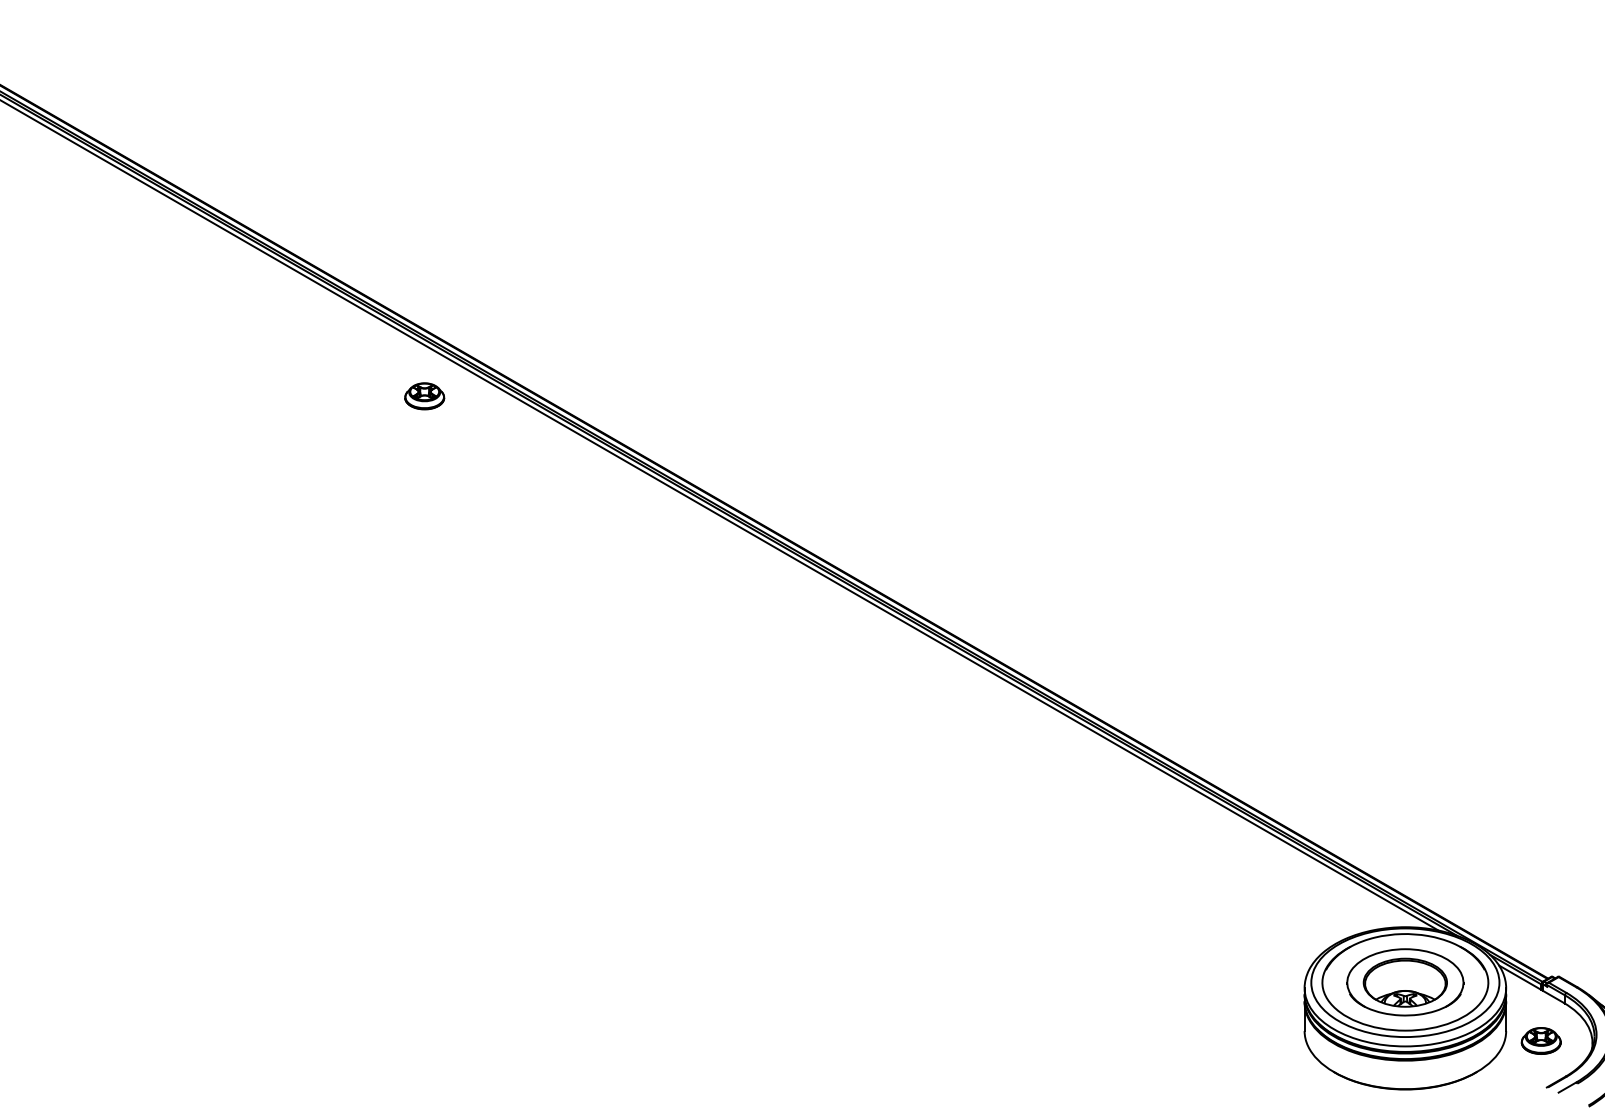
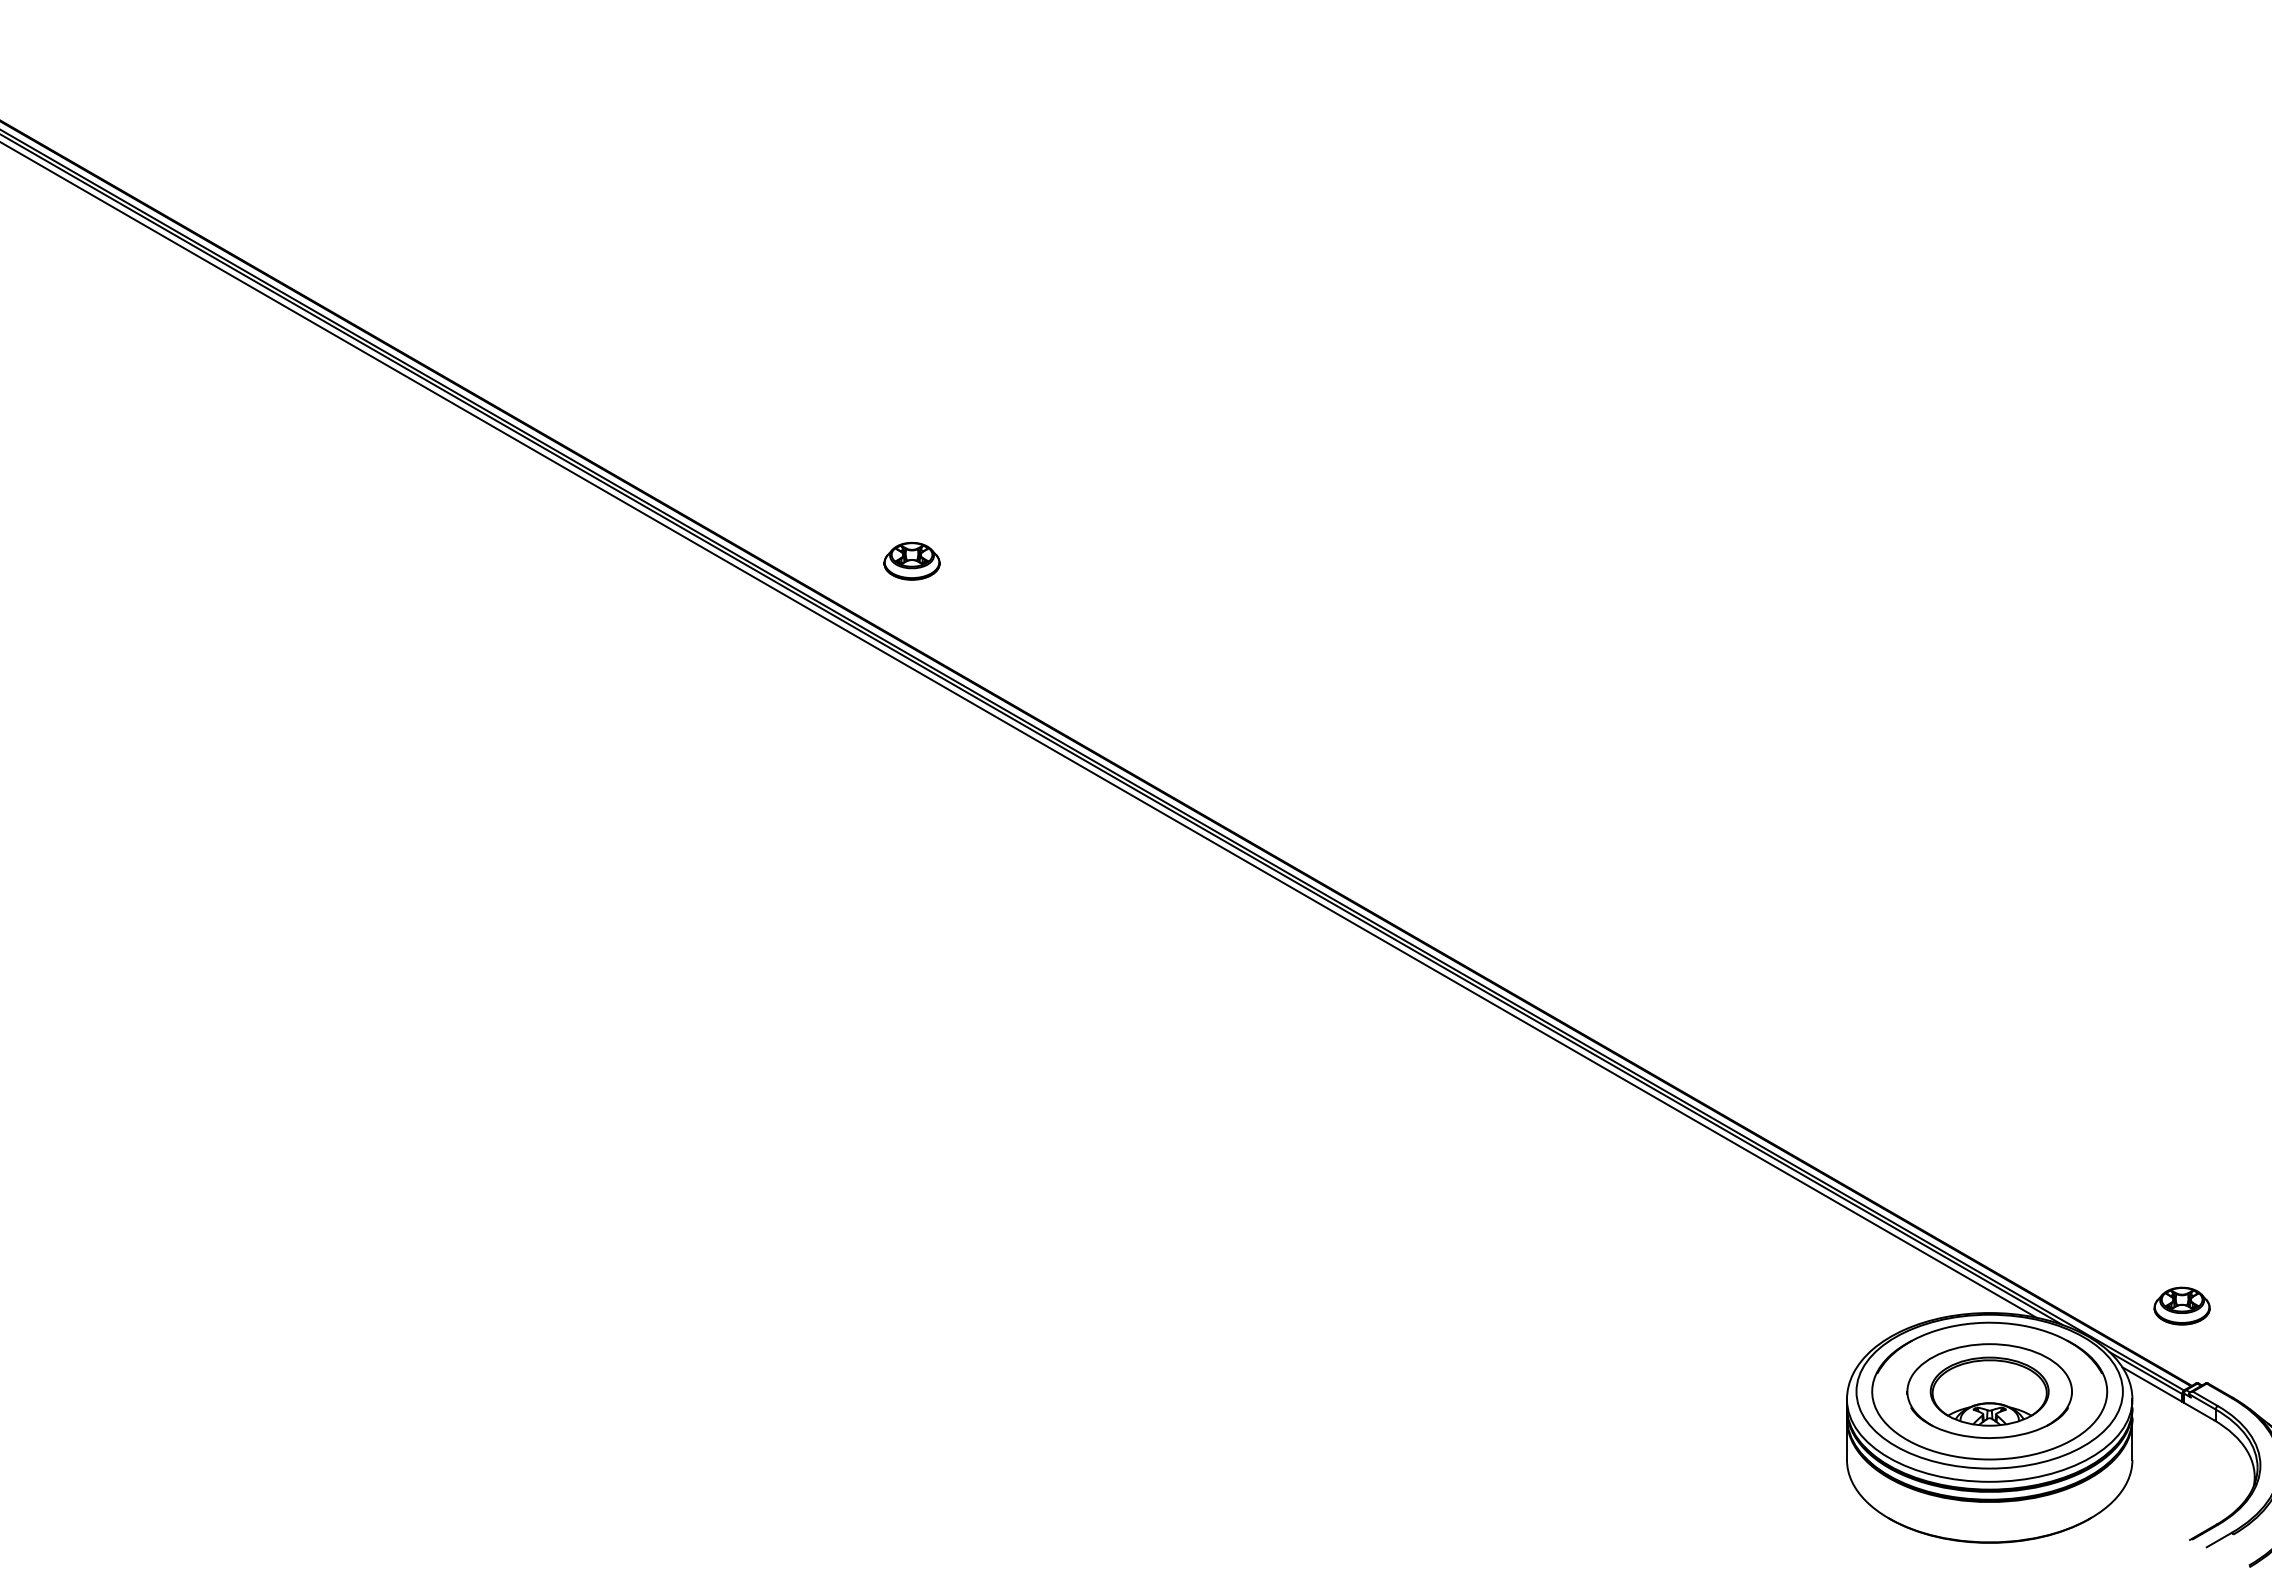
part: (424, 395) -> (911, 560), moved
part: (1540, 1040) -> (2181, 1305), moved

